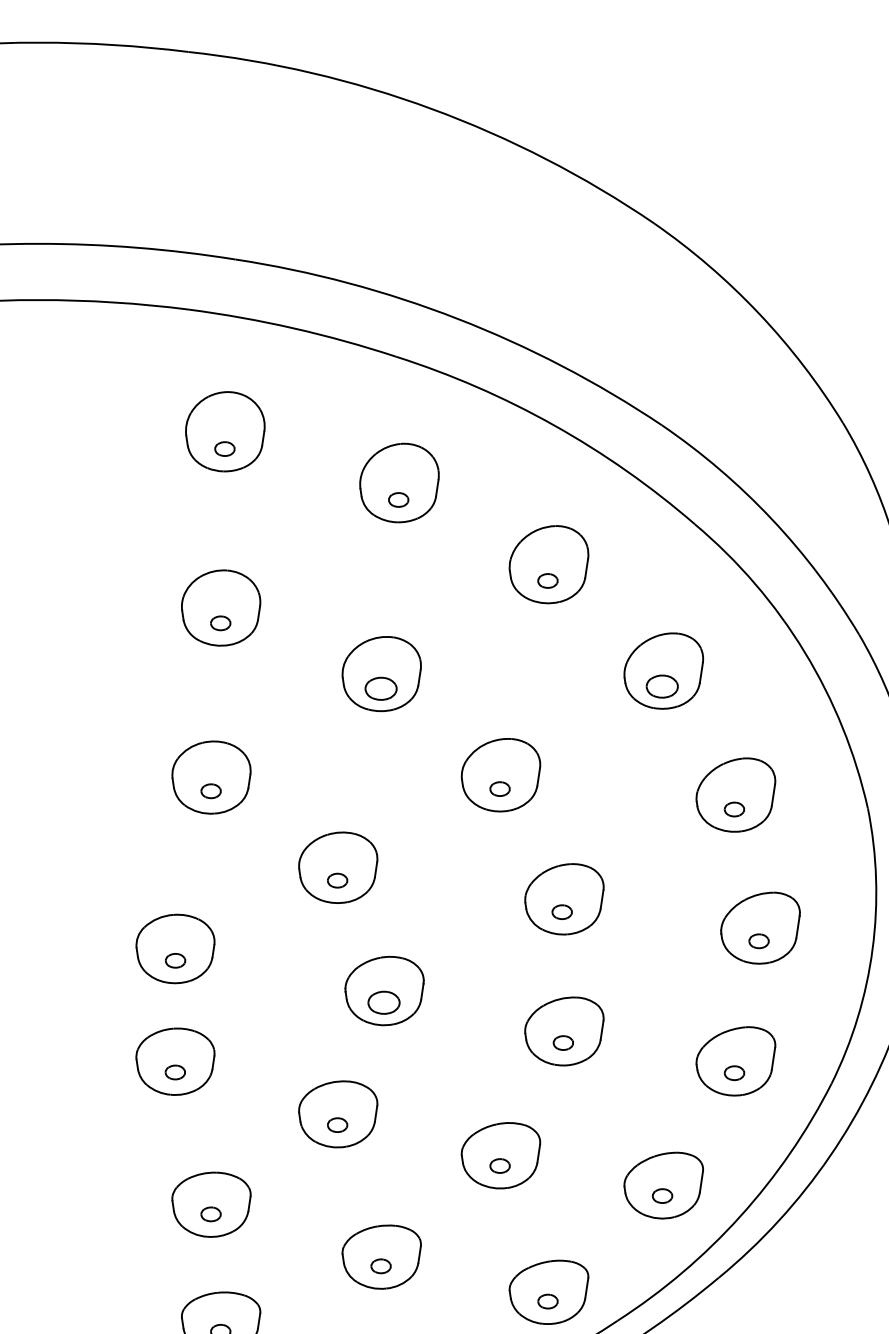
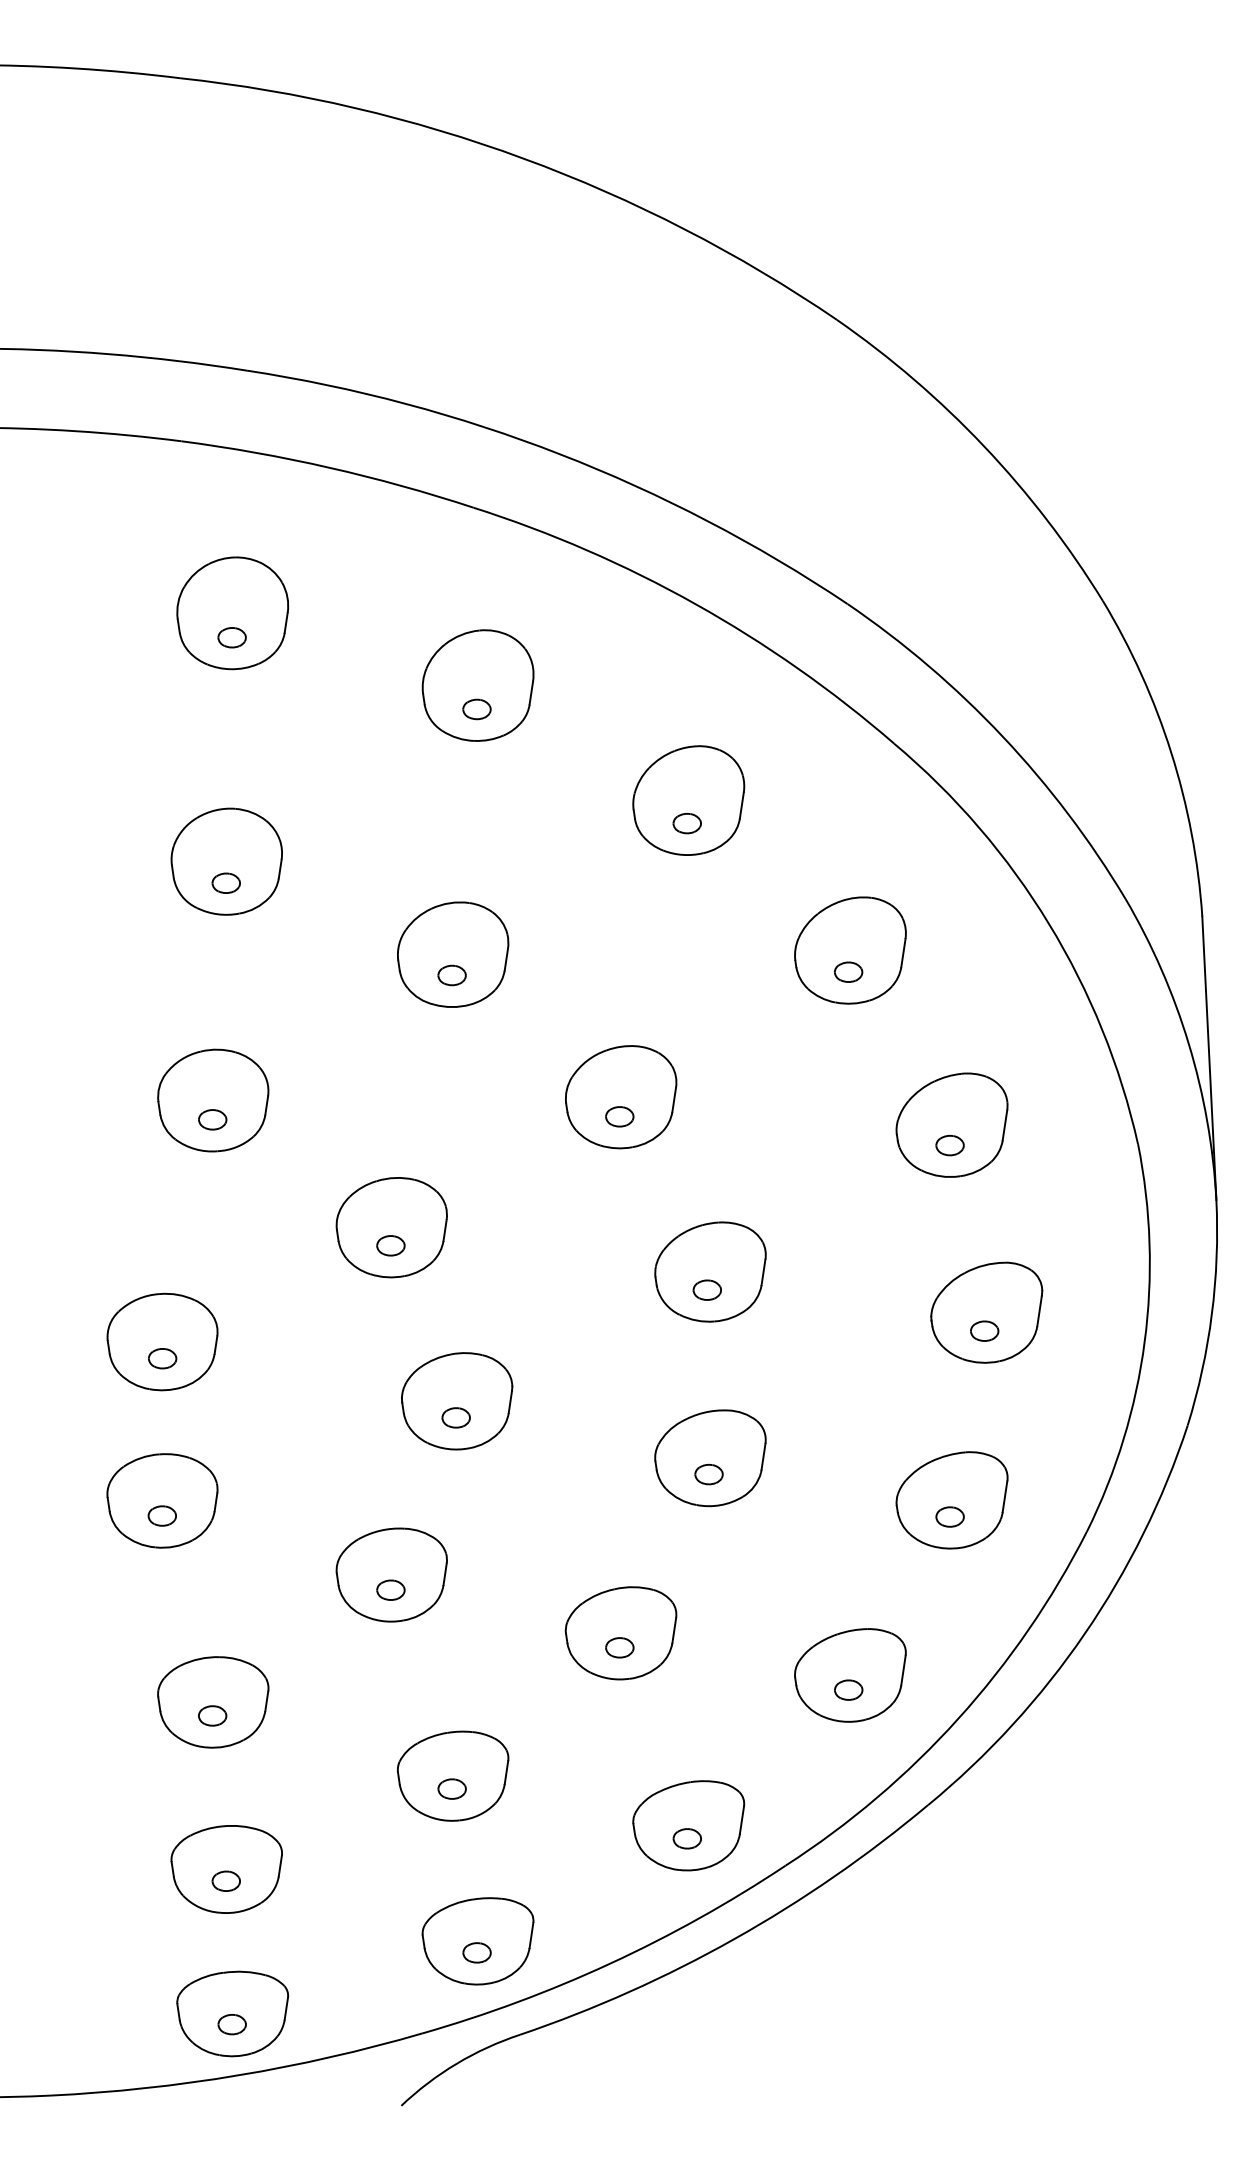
part: (662, 685) -> (848, 971), size x0.62
part: (380, 688) -> (451, 975), size x0.62
part: (383, 1002) -> (455, 1417), size x0.62

